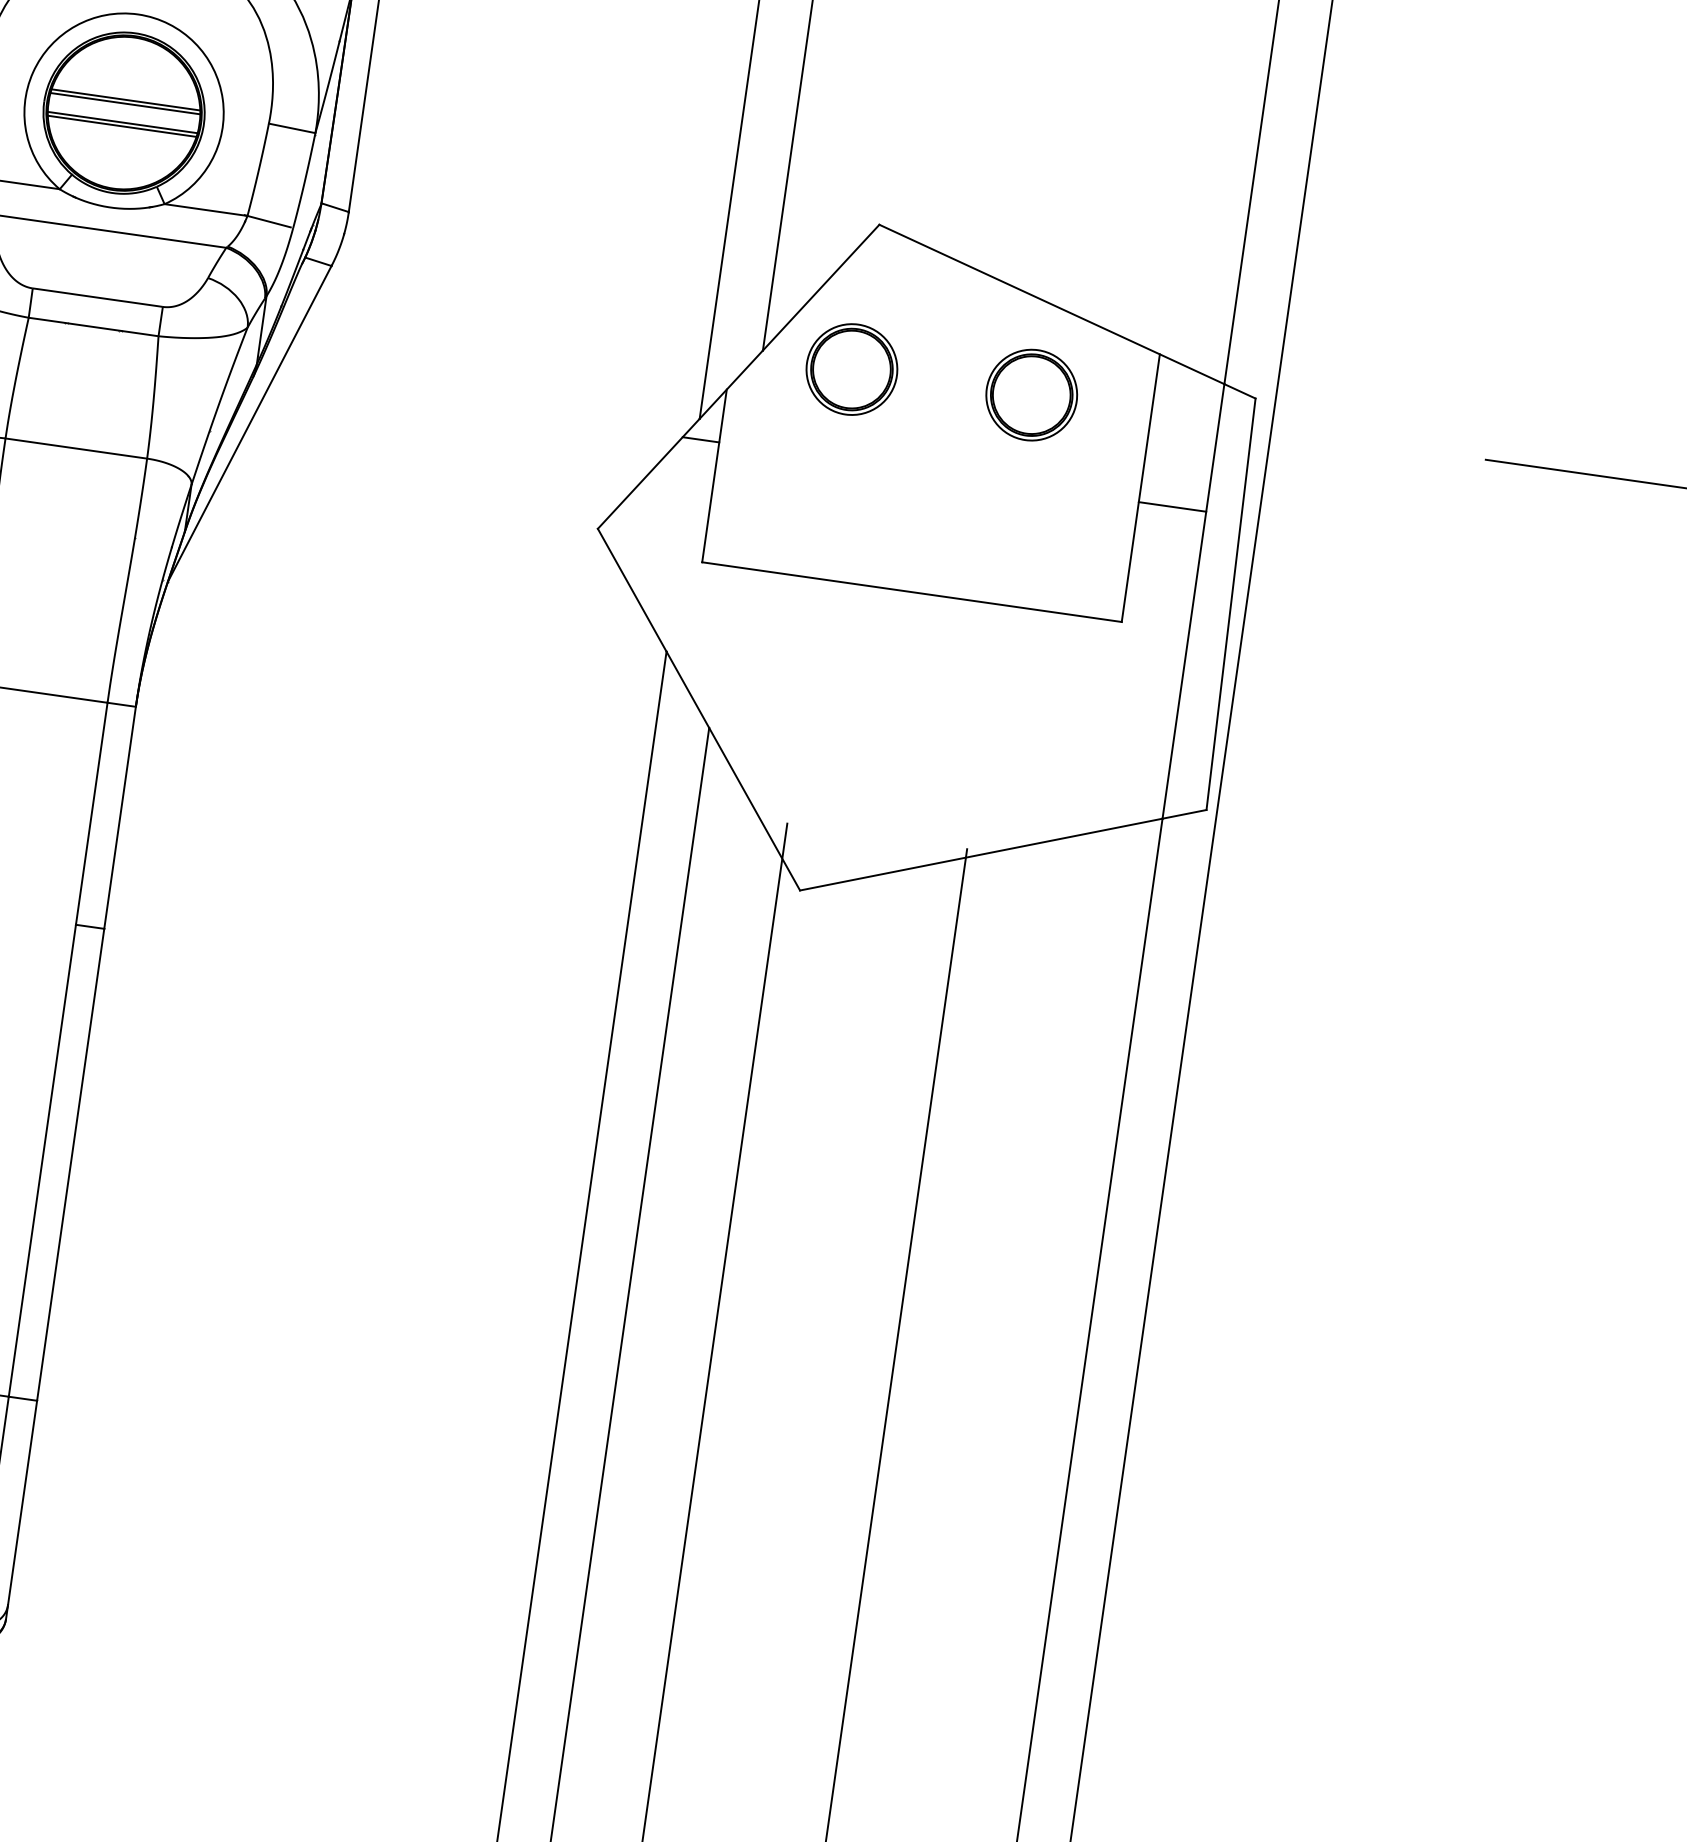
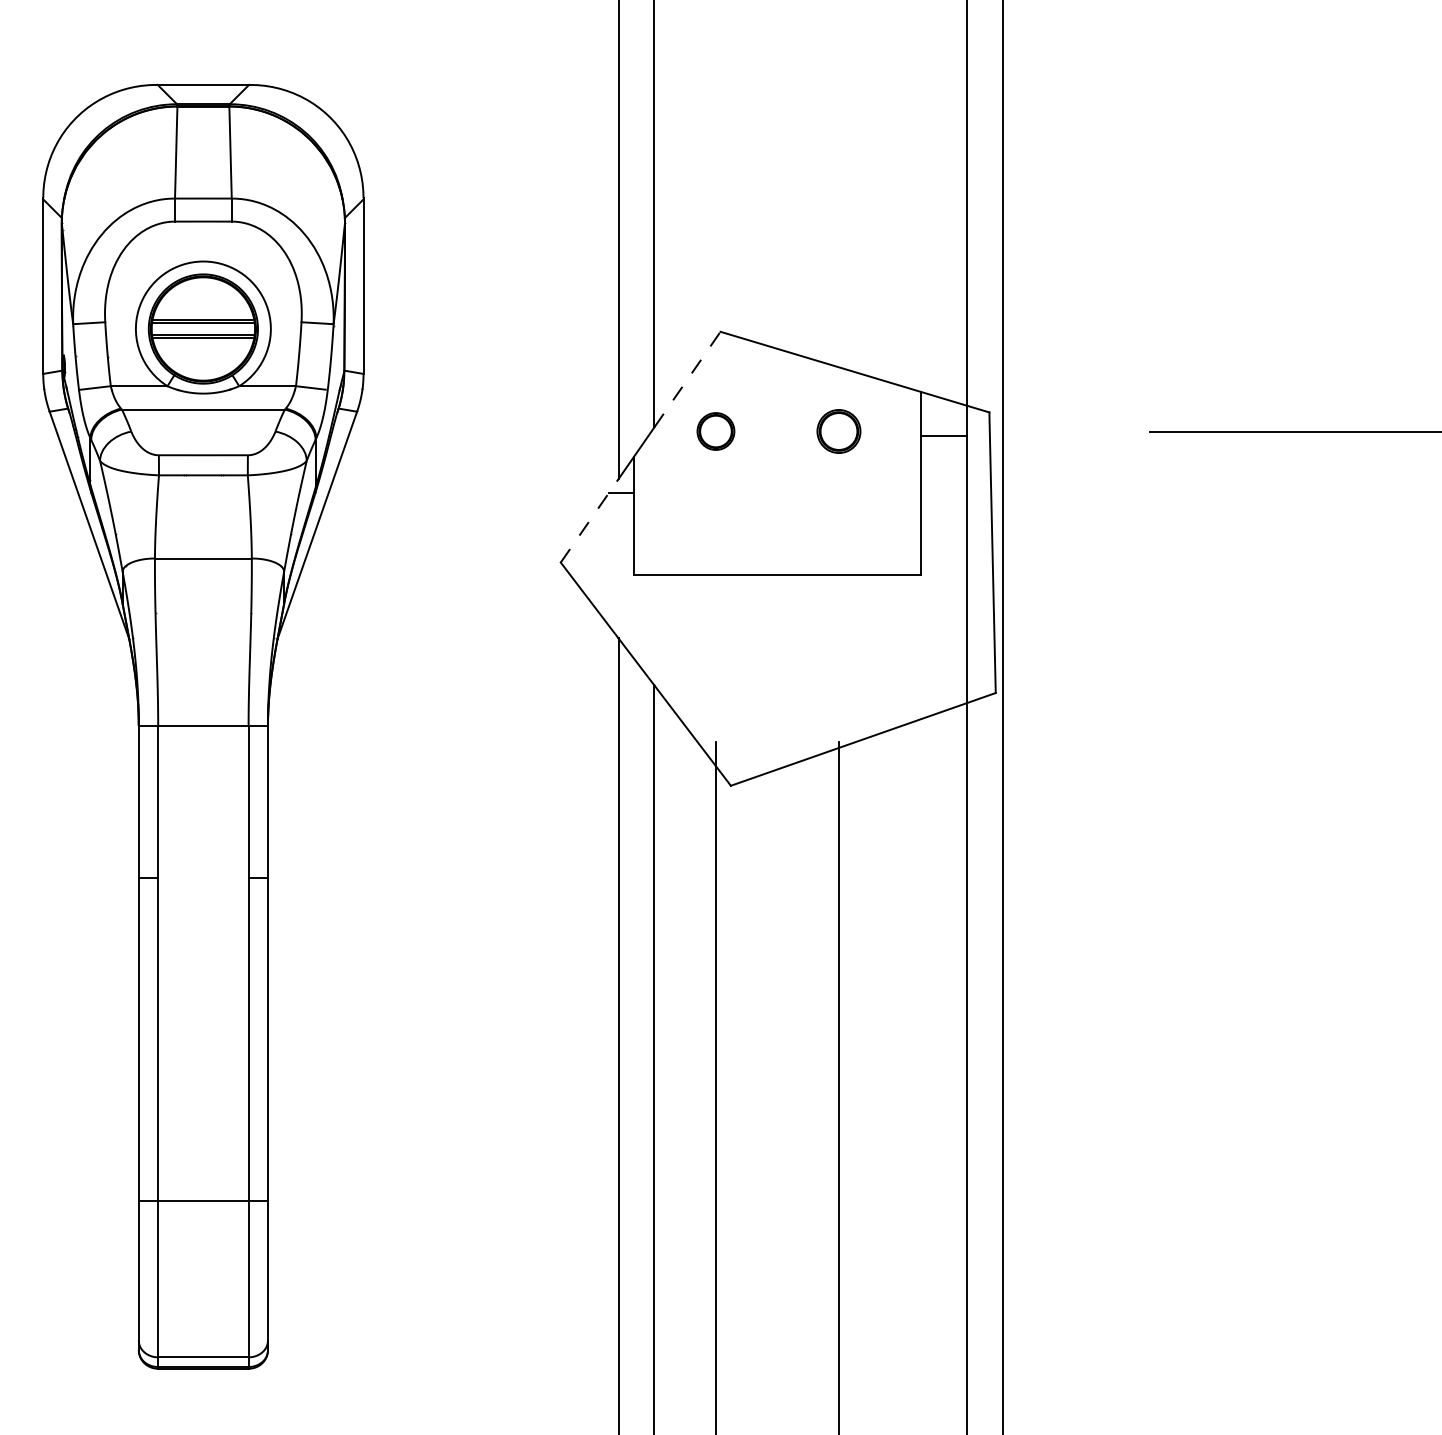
line: (821, 287) -> (687, 379), solid -> dashed
part: (851, 369) -> (715, 431), size x0.6
part: (1031, 395) -> (838, 431), size x0.7
line: (648, 473) -> (589, 520), solid -> dashed
line: (1171, 507) -> (943, 436), moved

